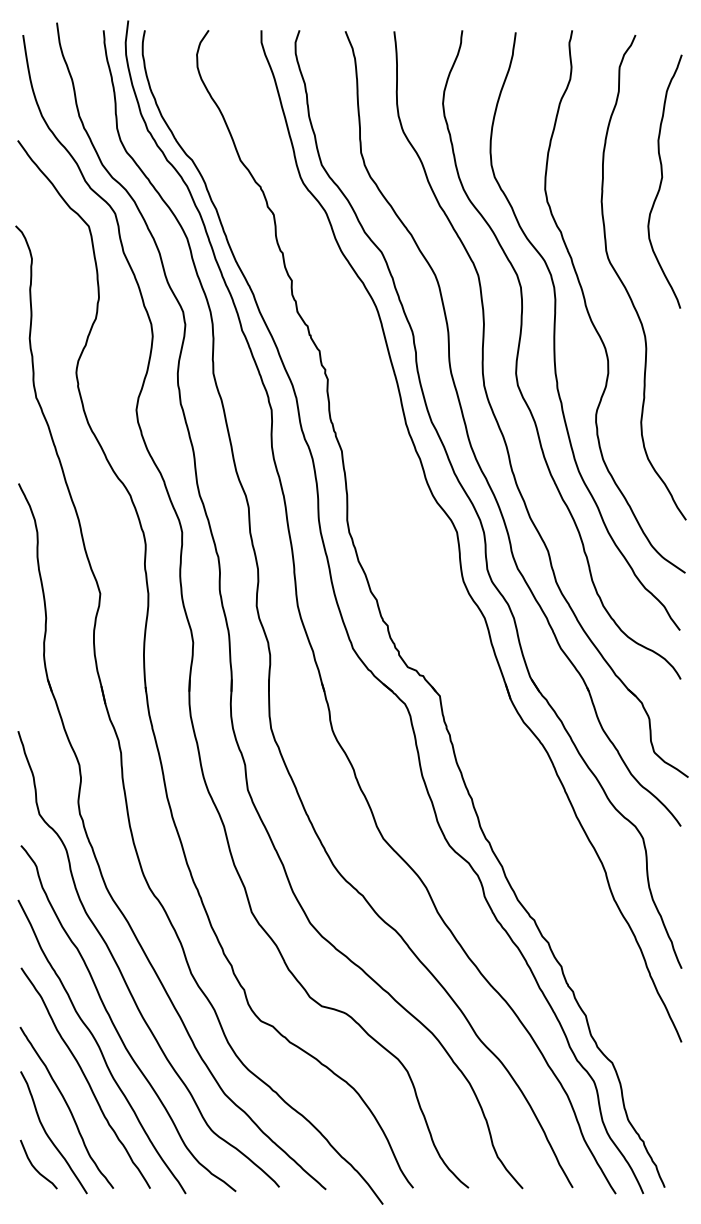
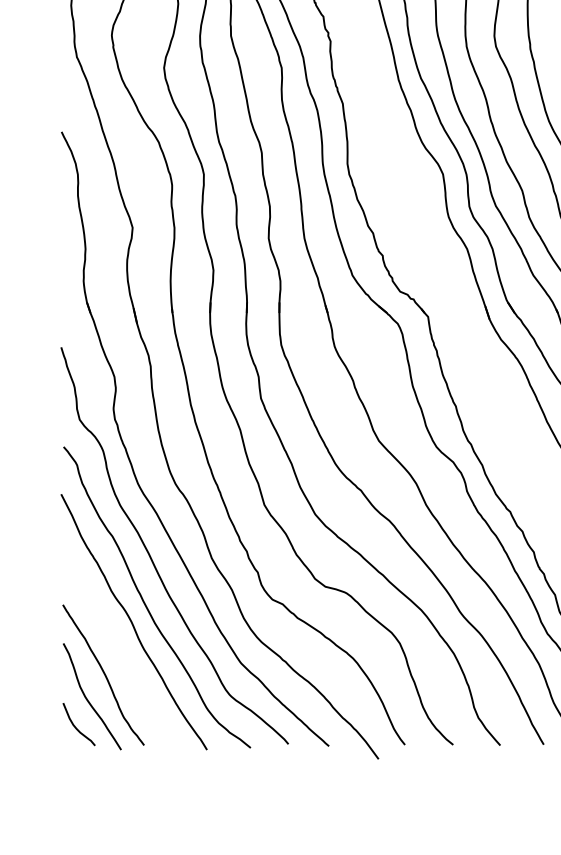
curve: (85, 1077) -> (119, 648), removed

